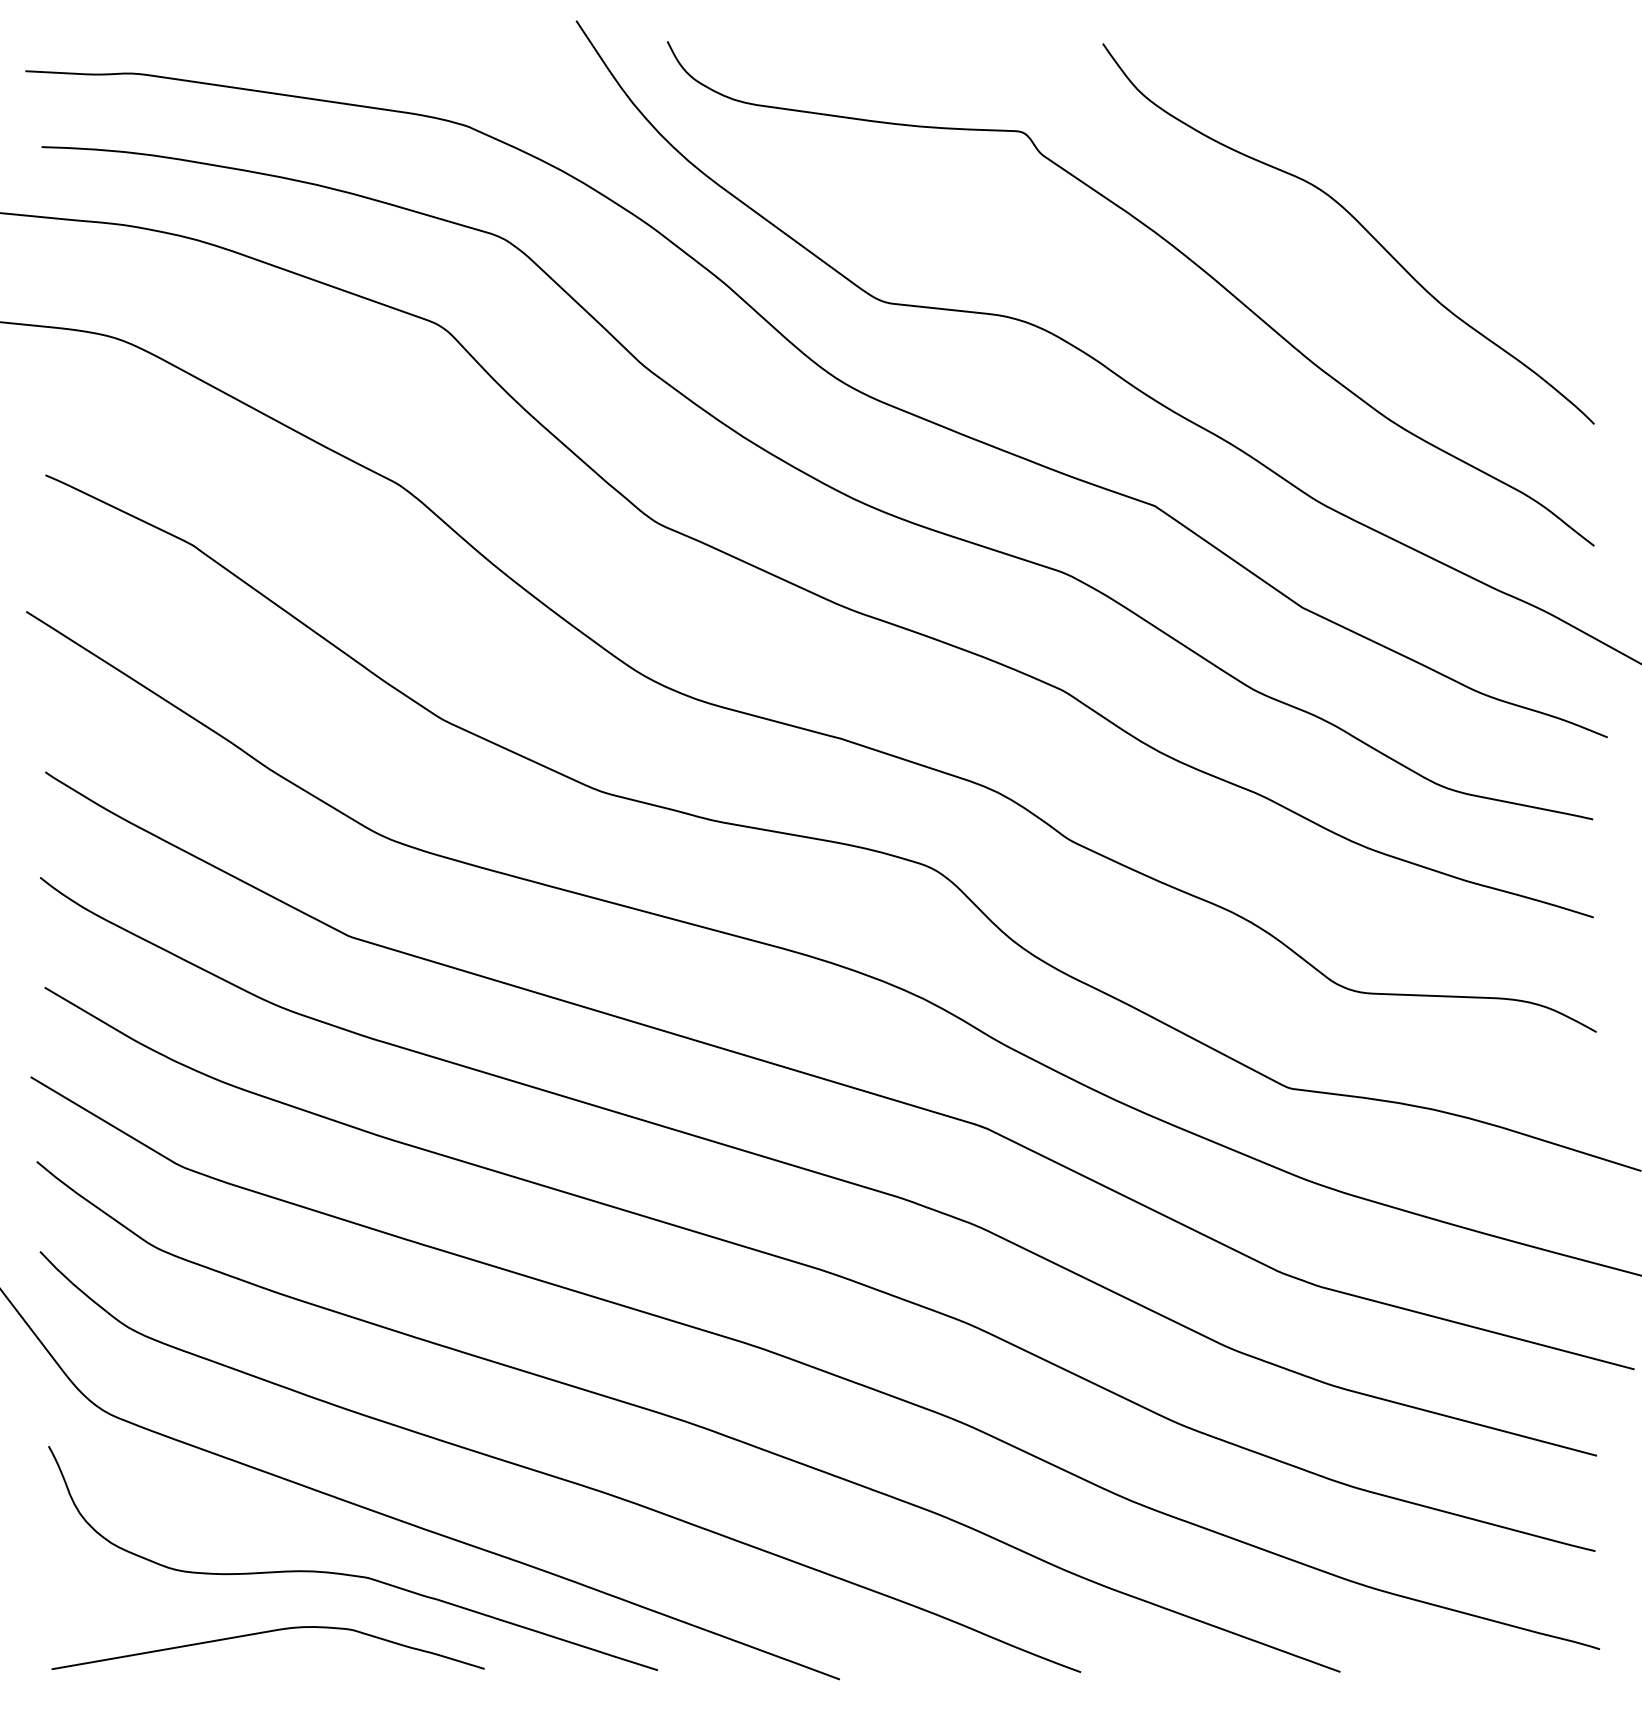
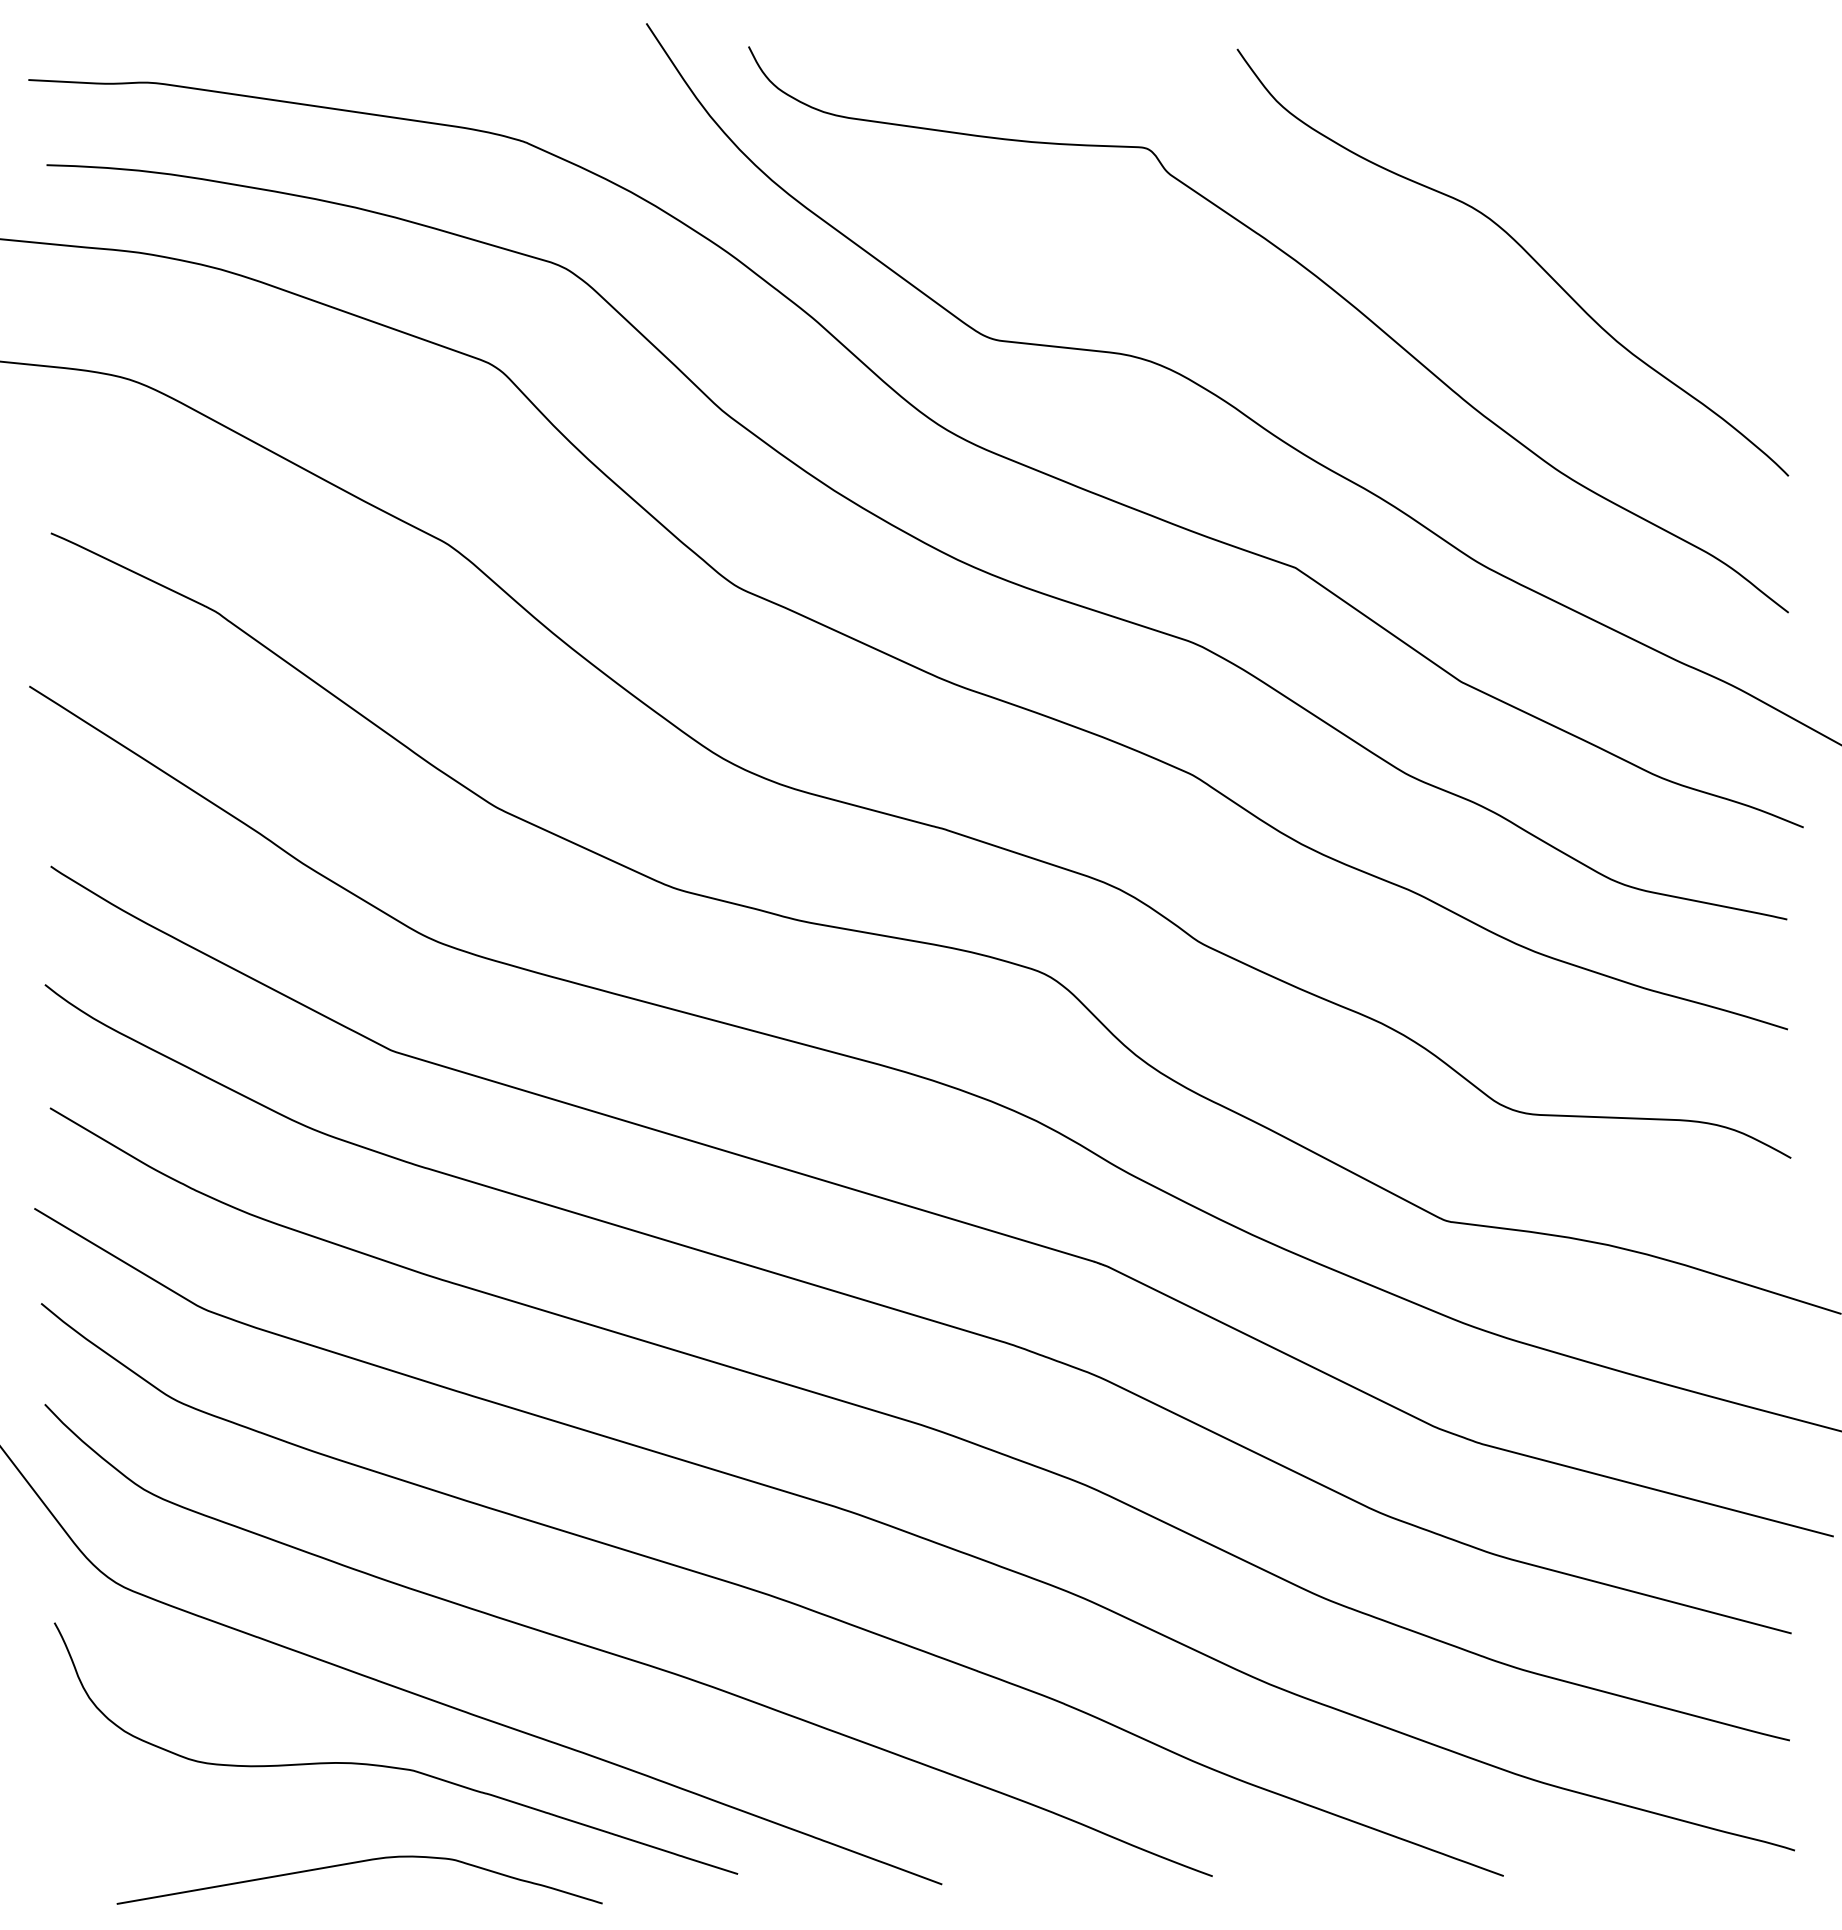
curve: (265, 1633) -> (356, 1863), moved

